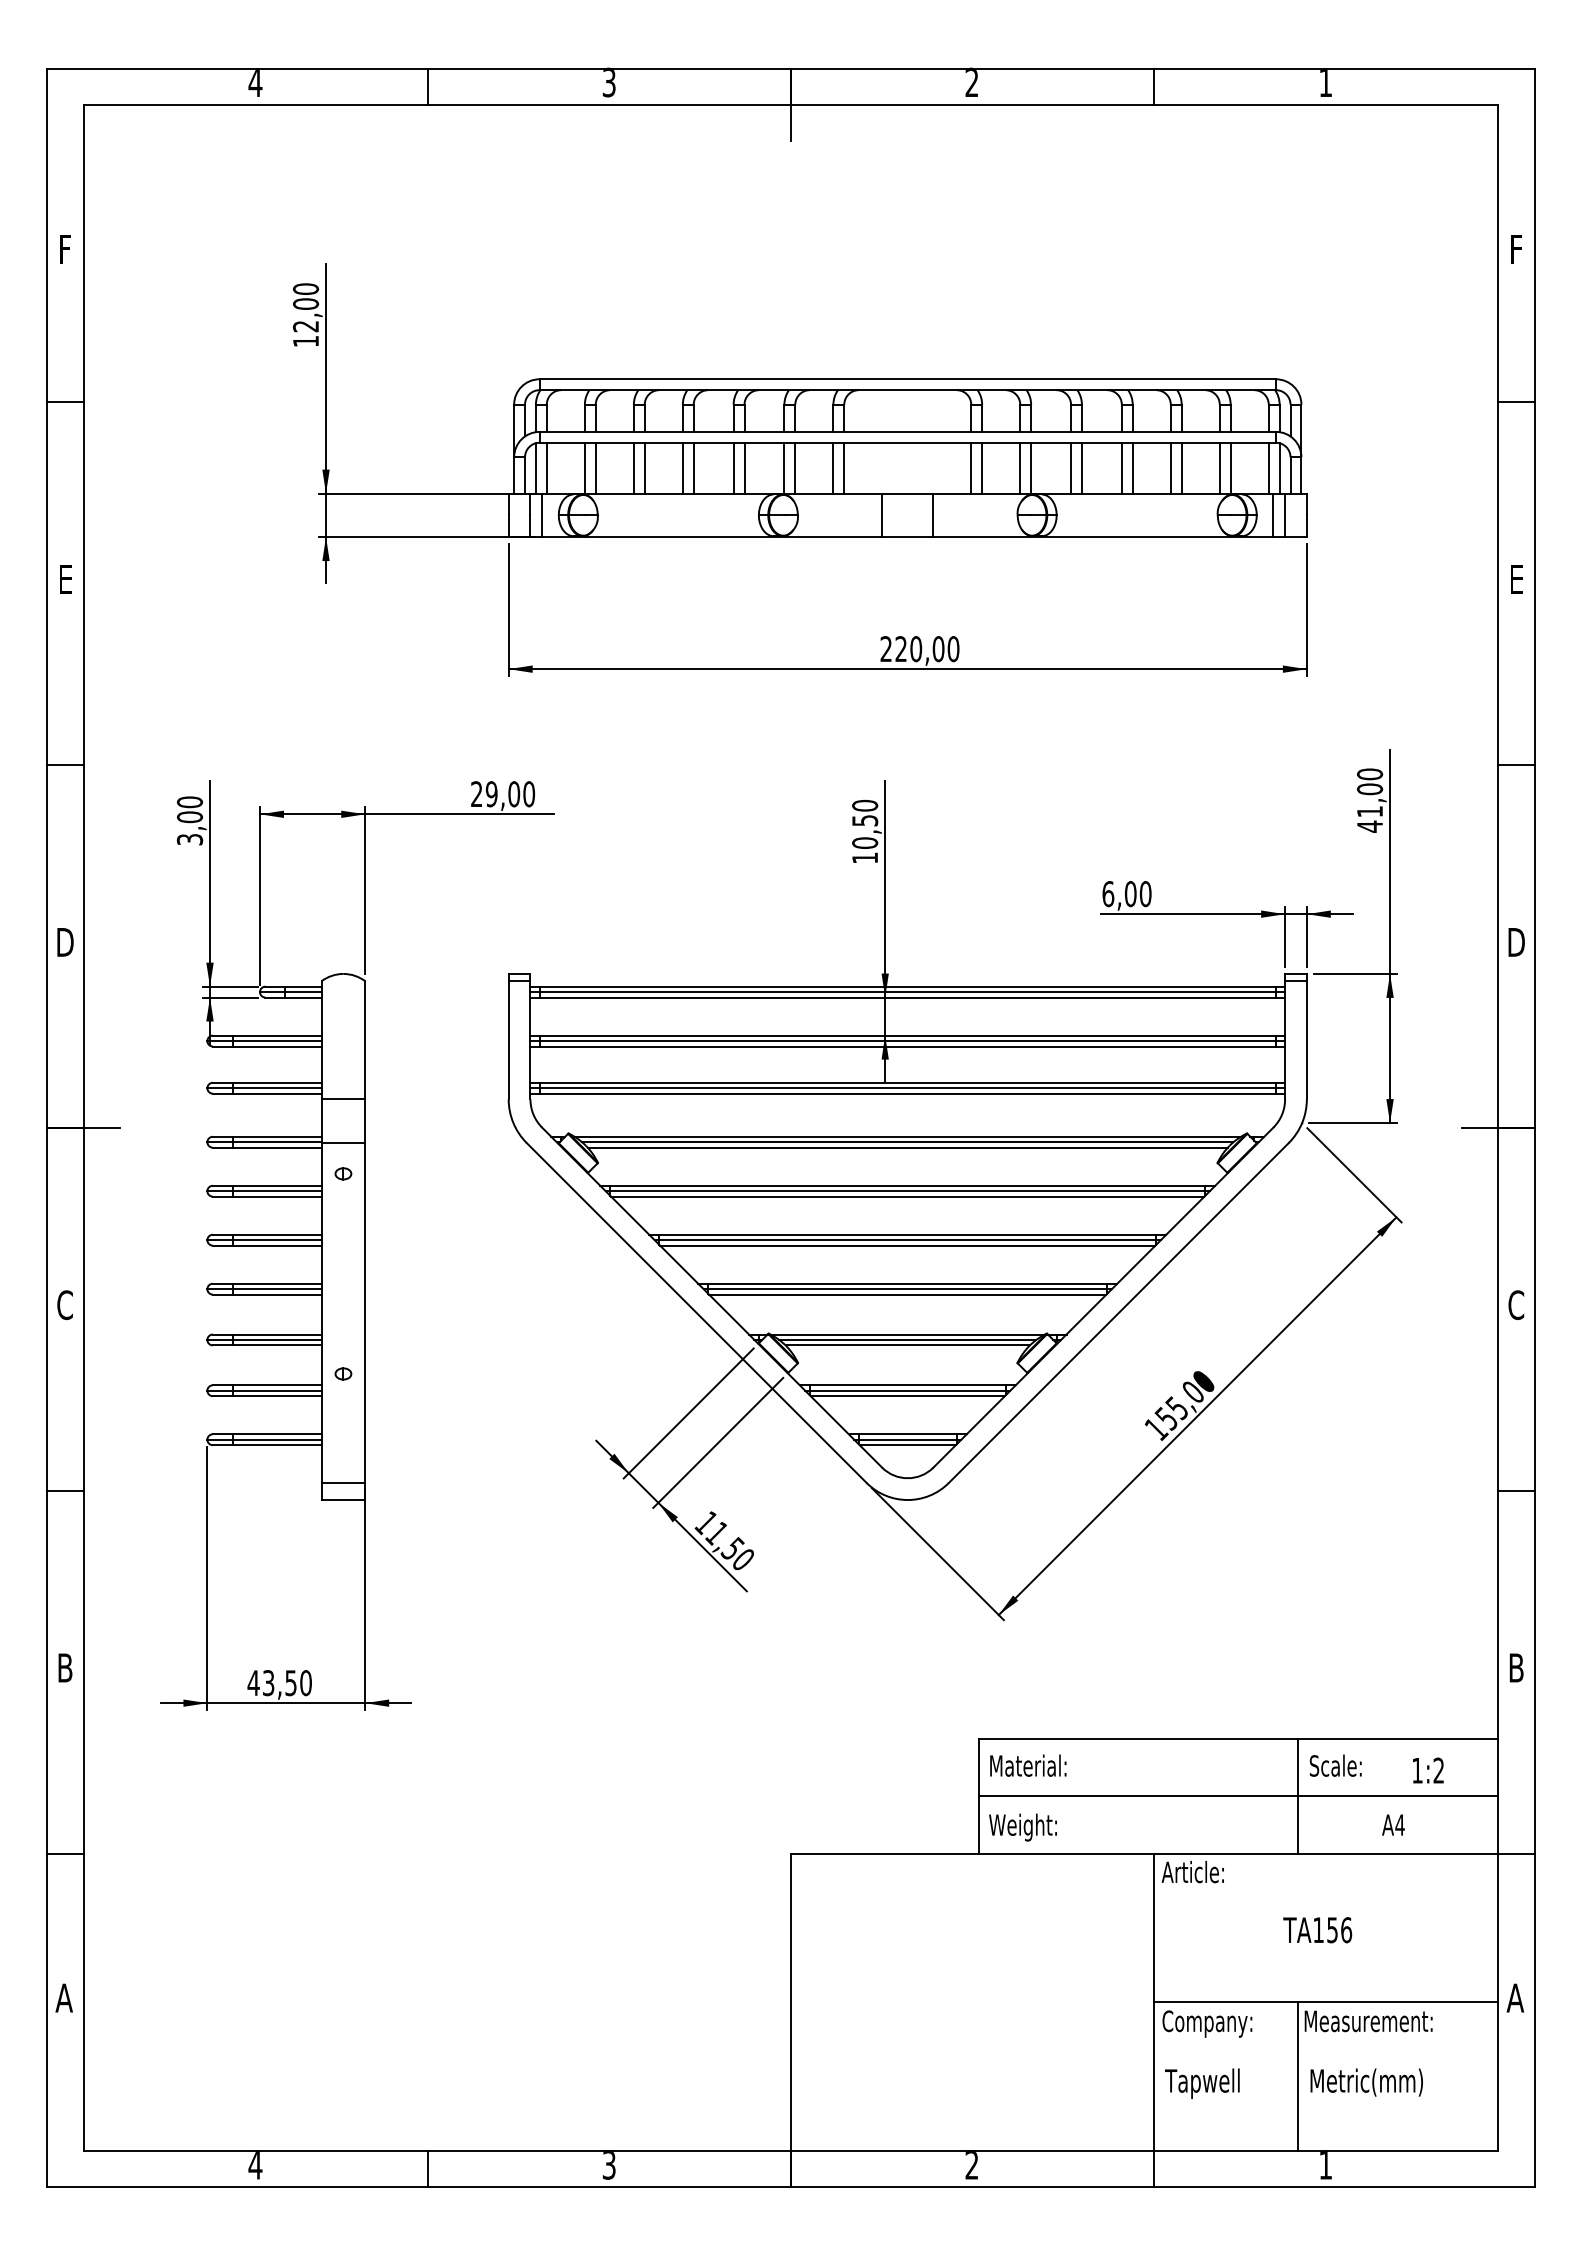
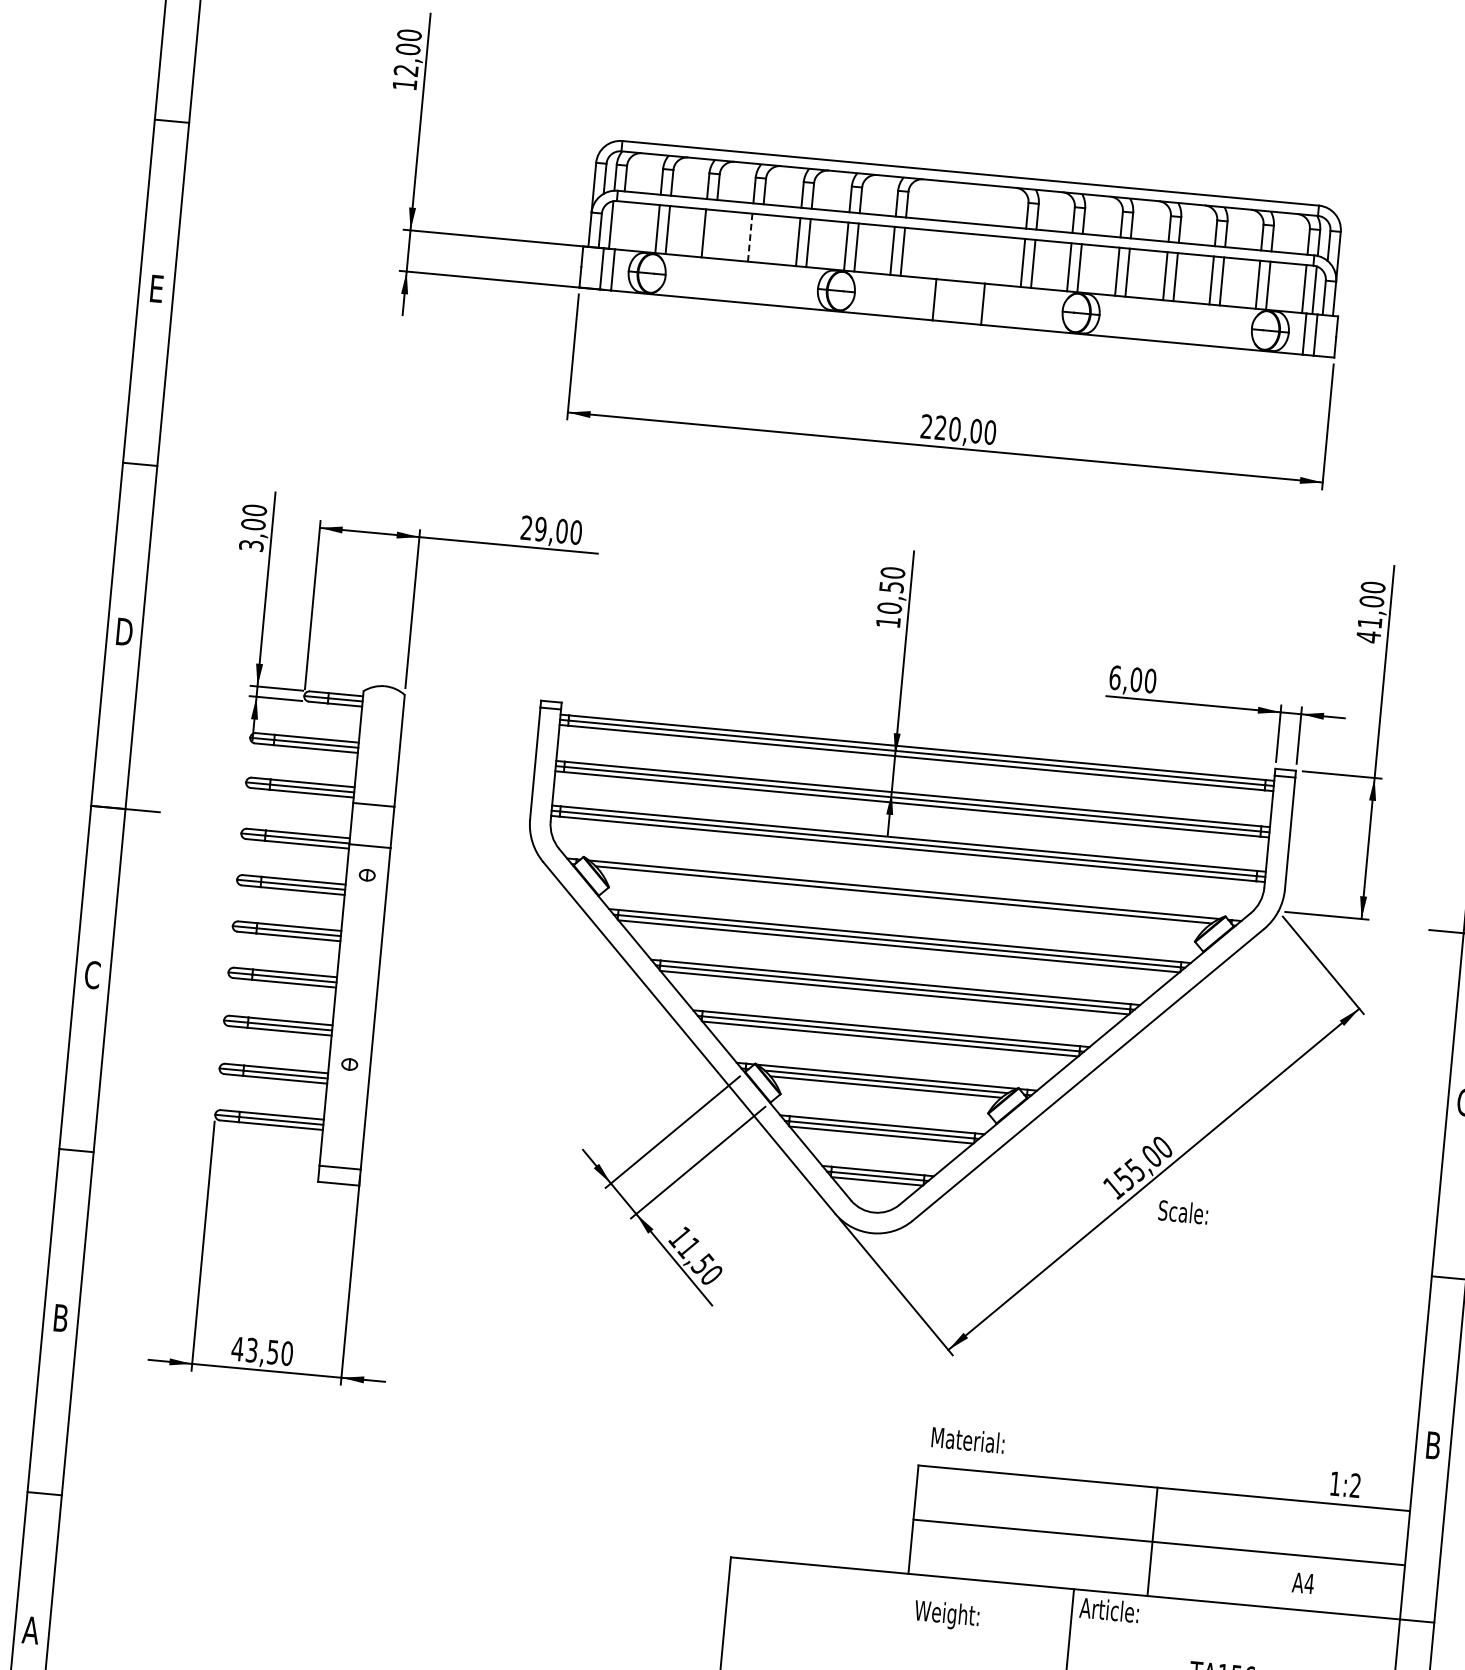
line: (546, 467) -> (621, 225), removed
line: (644, 467) -> (713, 233), removed
line: (682, 467) -> (749, 236), solid -> dashed
line: (693, 467) -> (760, 237), removed
line: (907, 1147) -> (903, 899), removed
text: (1028, 1765) -> (968, 1440), moved
text: (1335, 1765) -> (1183, 1211), moved
text: (1428, 1770) -> (1345, 1484), moved
line: (1298, 1796) -> (1152, 1542), moved
text: (1022, 1827) -> (946, 1615), moved

